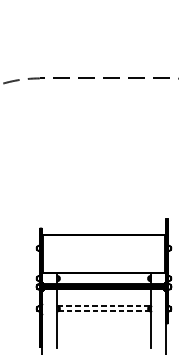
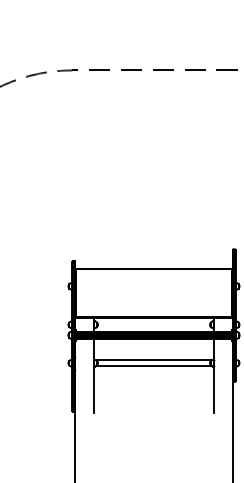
line: (103, 306) -> (153, 360), dashed -> solid
line: (104, 311) -> (154, 366), dashed -> solid

